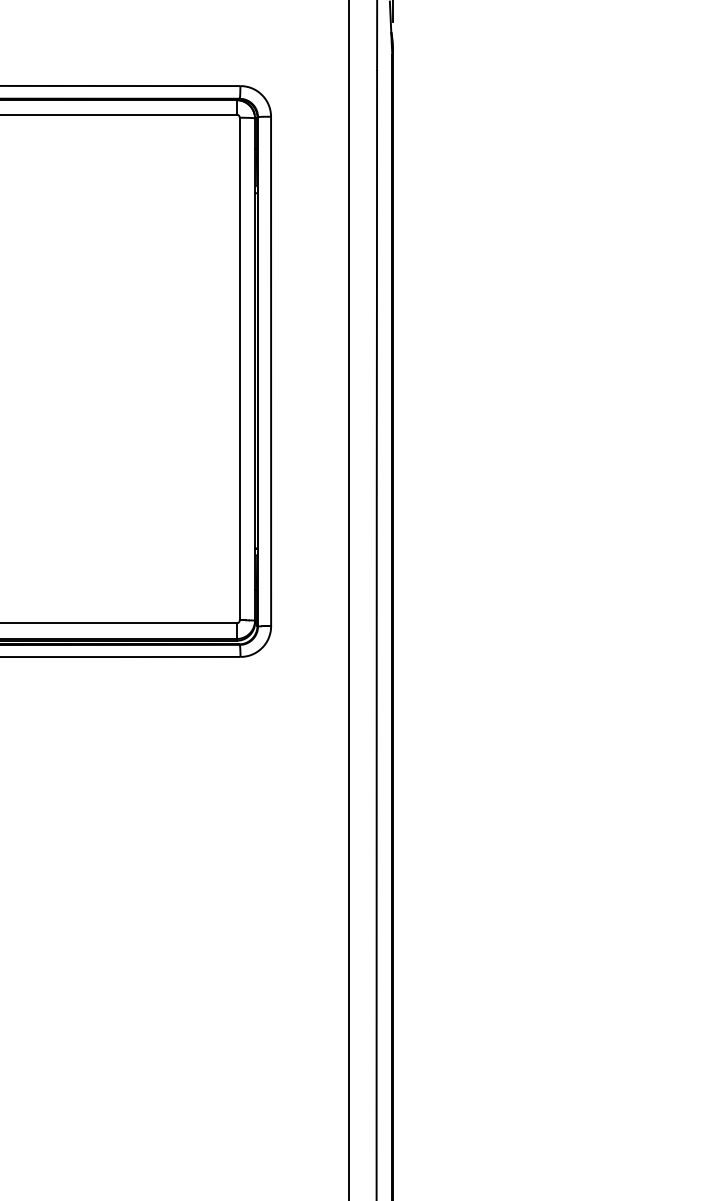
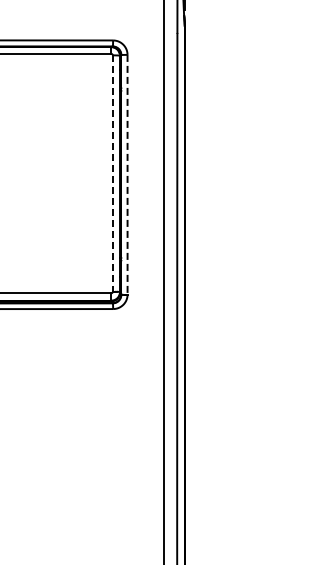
line: (239, 370) -> (112, 174), solid -> dashed
line: (270, 370) -> (127, 174), solid -> dashed

